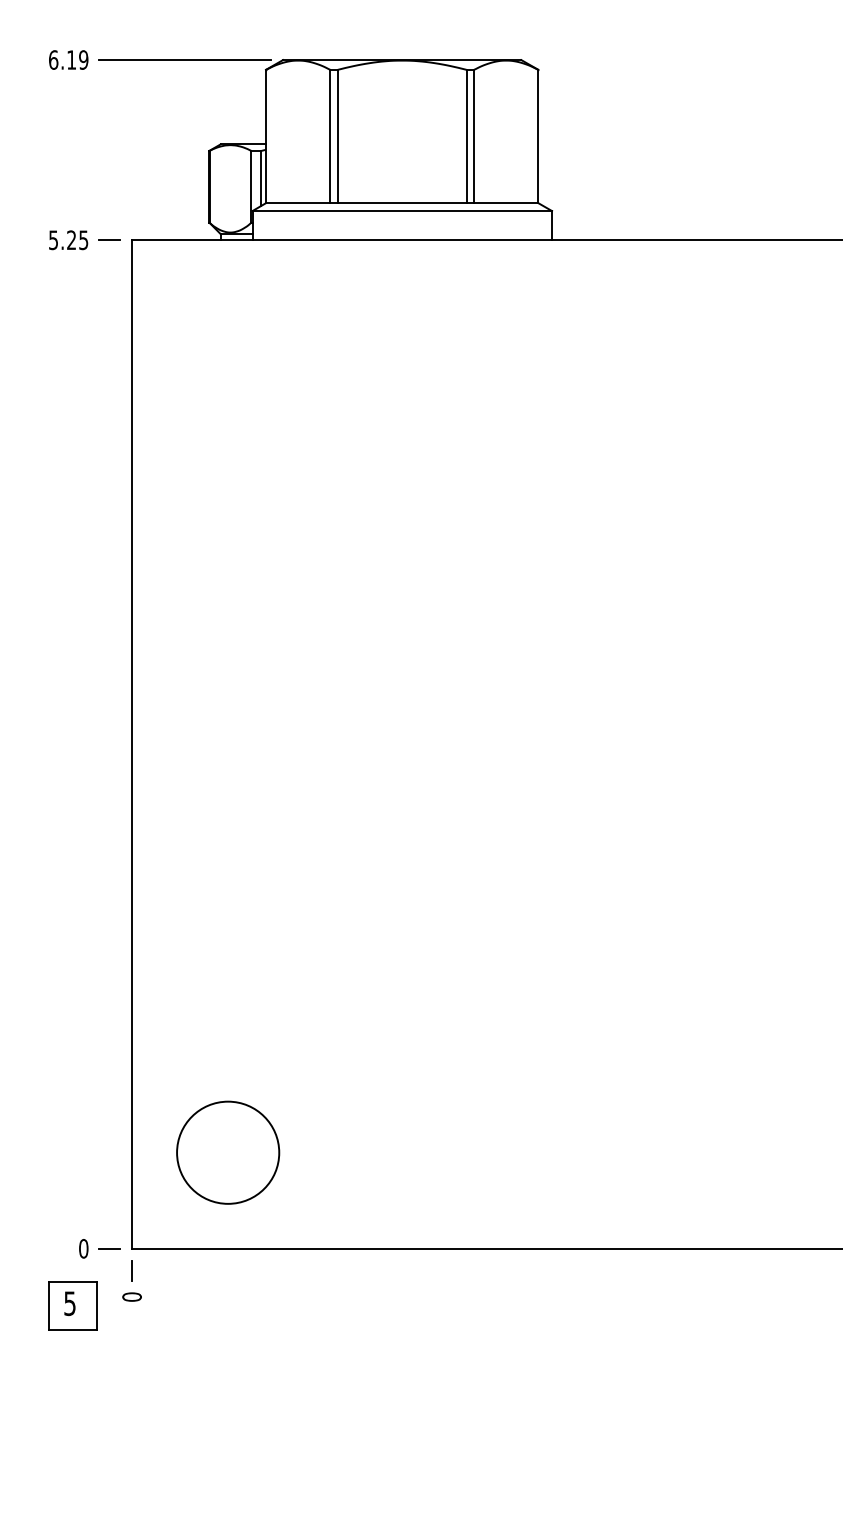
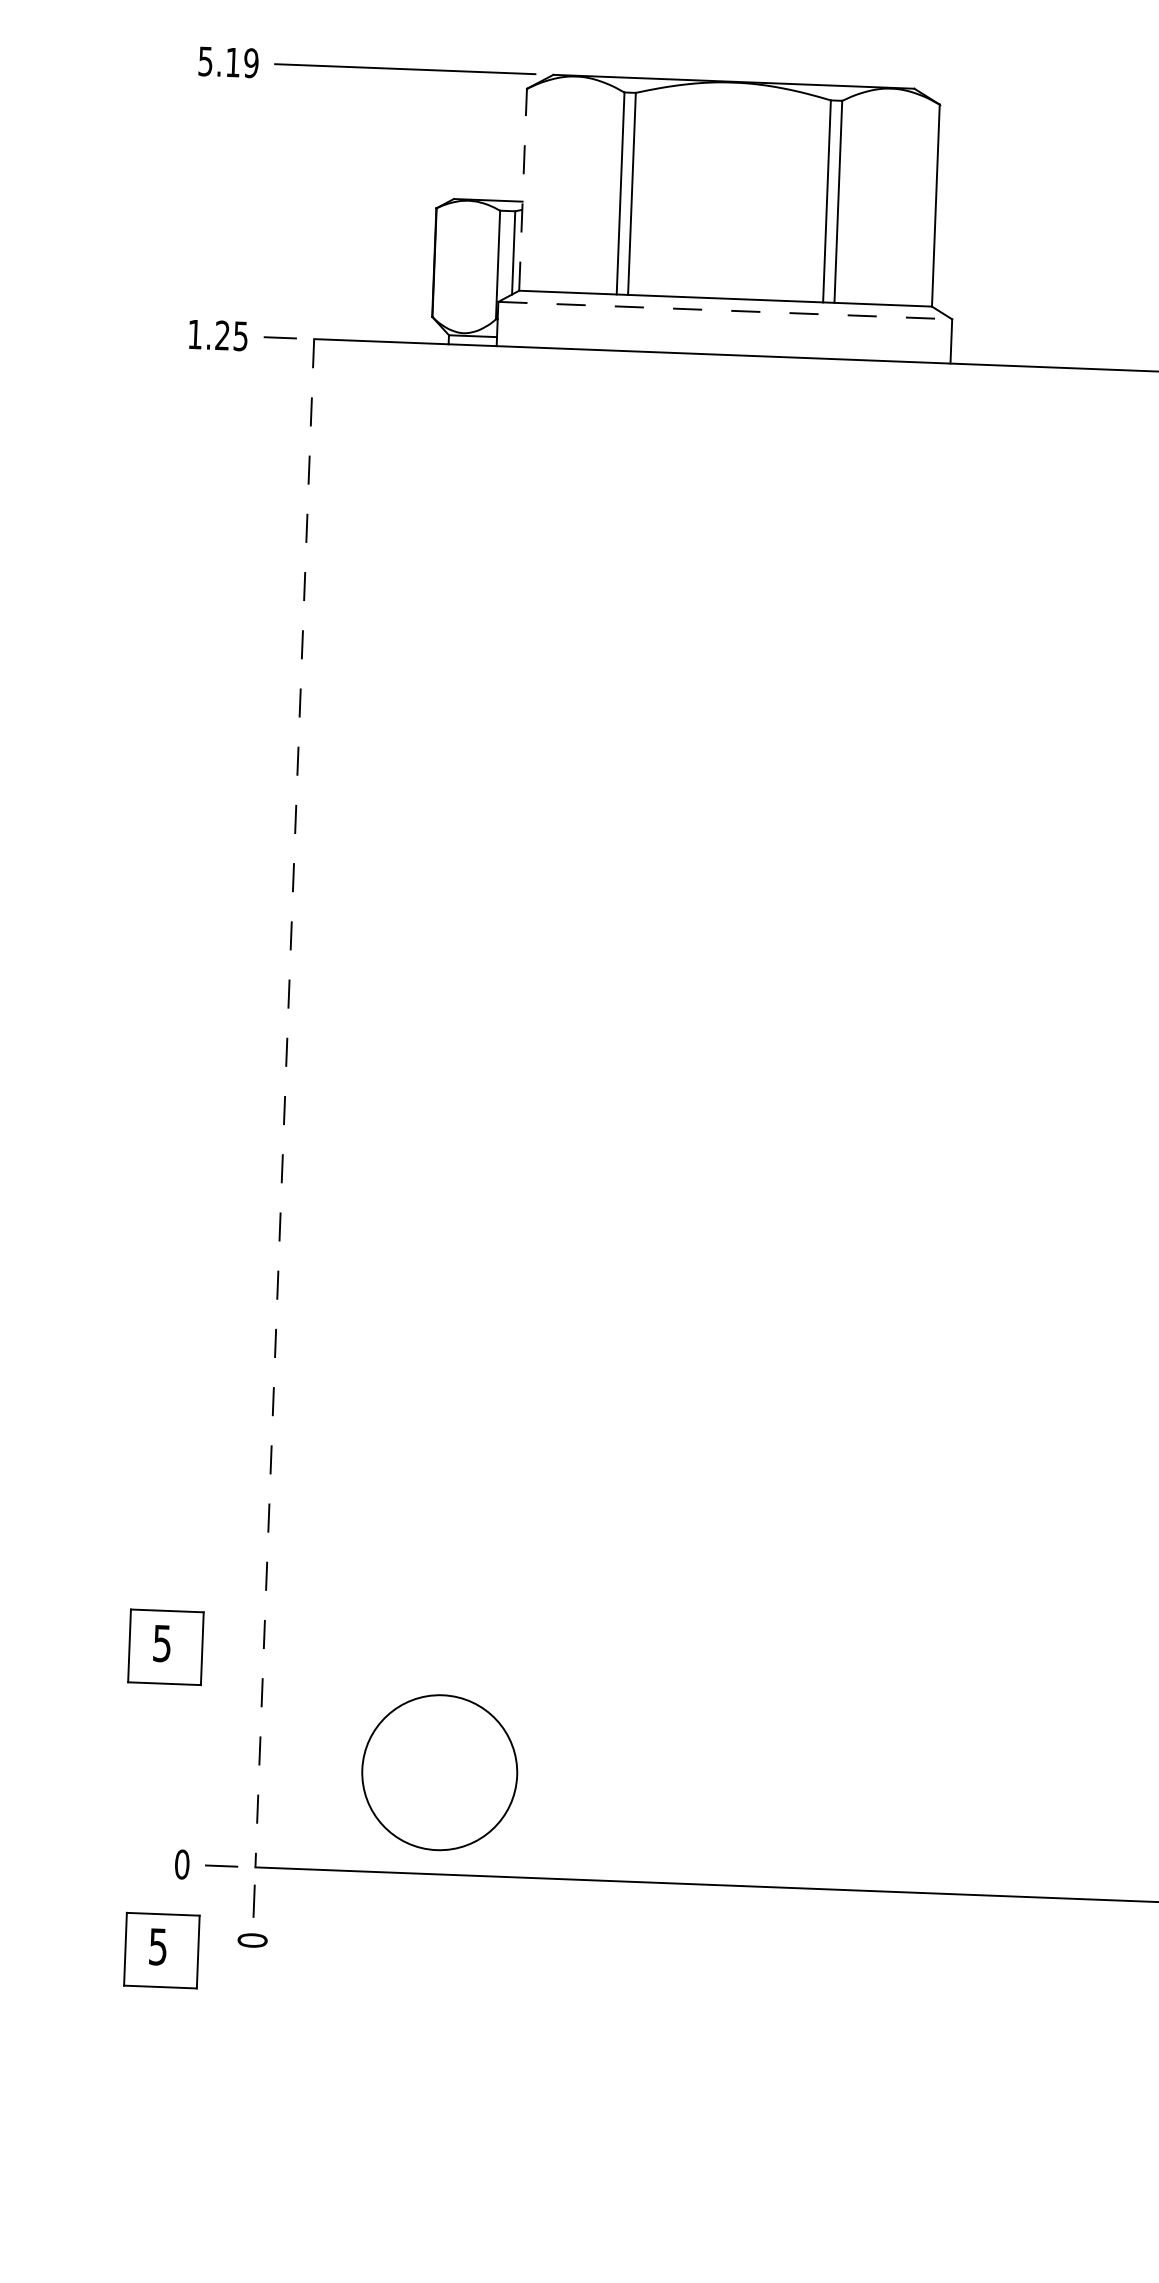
text: (53, 59) -> (205, 60), 6.19 -> 5.19
line: (266, 136) -> (523, 189), solid -> dashed
line: (402, 211) -> (725, 311), solid -> dashed
text: (53, 240) -> (195, 334), 5.25 -> 1.25
line: (132, 745) -> (285, 1104), solid -> dashed
part: (67, 1105) -> (165, 1646), added
circle: (228, 1152) -> (440, 1772), moved

